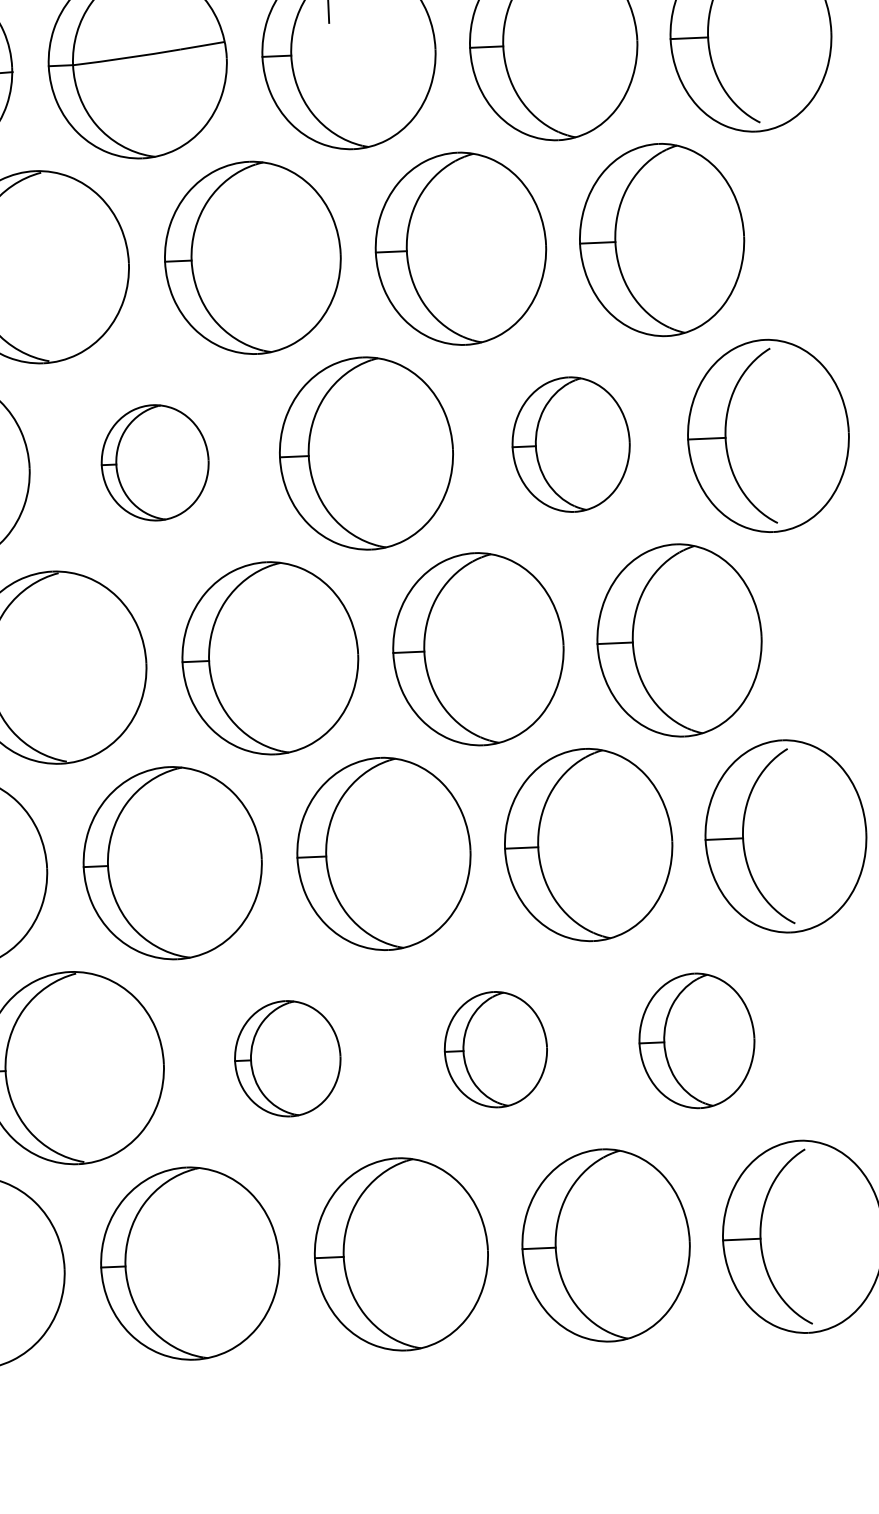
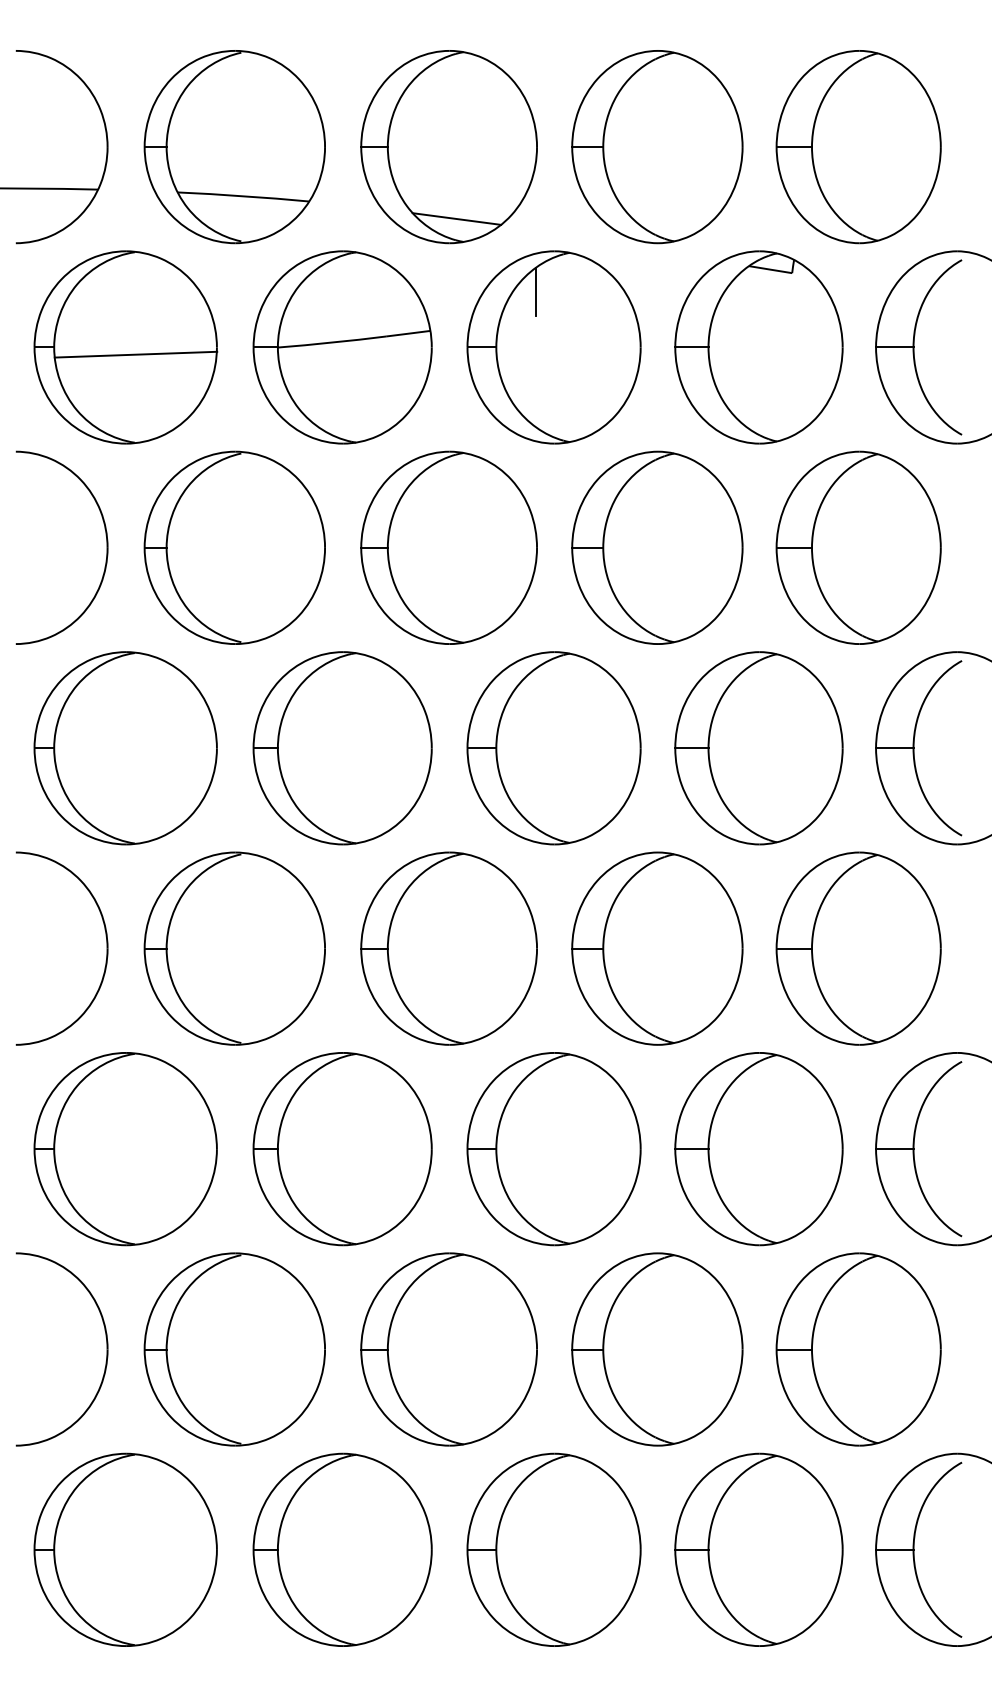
part: (570, 444) -> (758, 748), size x1.43
part: (155, 462) -> (342, 748), size x1.67
part: (696, 1040) -> (858, 1349), size x1.43
part: (496, 1049) -> (657, 1349), size x1.67
part: (287, 1058) -> (448, 1349), size x1.67

